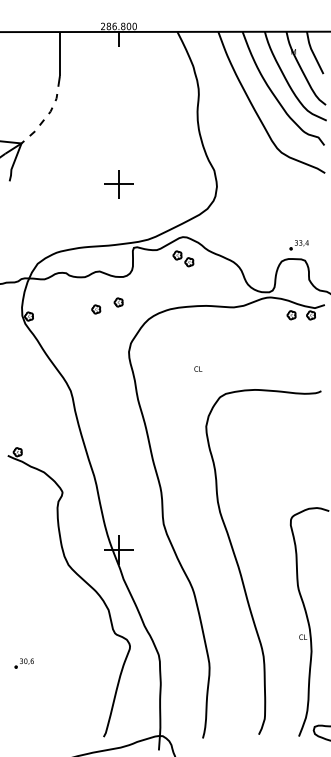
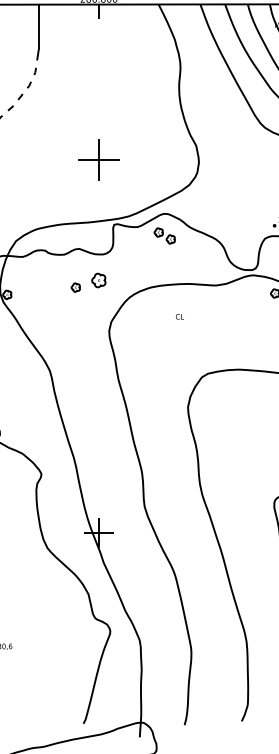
part: (118, 184) -> (98, 160), size x1.4
part: (118, 302) -> (98, 280), size x1.6
text: (198, 368) -> (180, 316), moved

